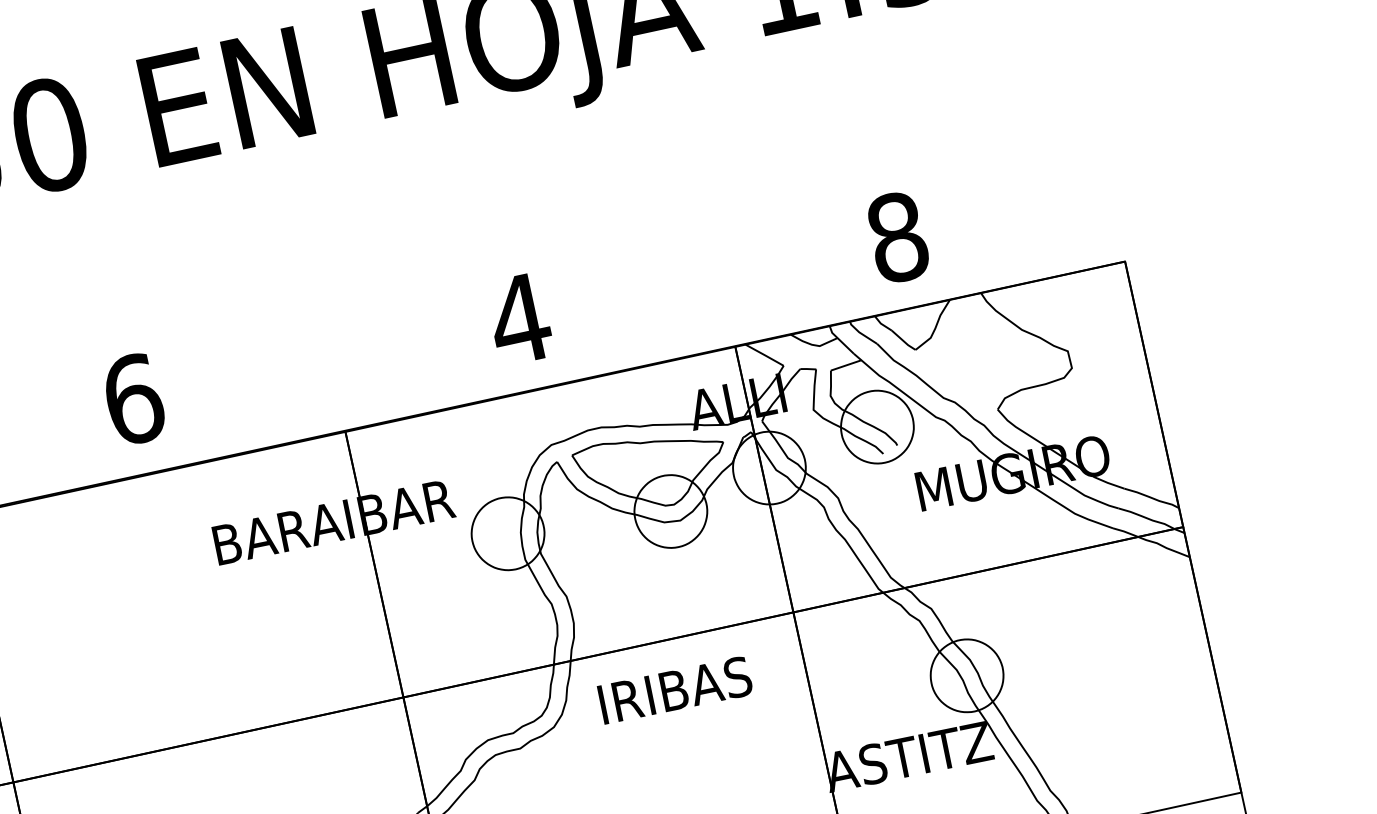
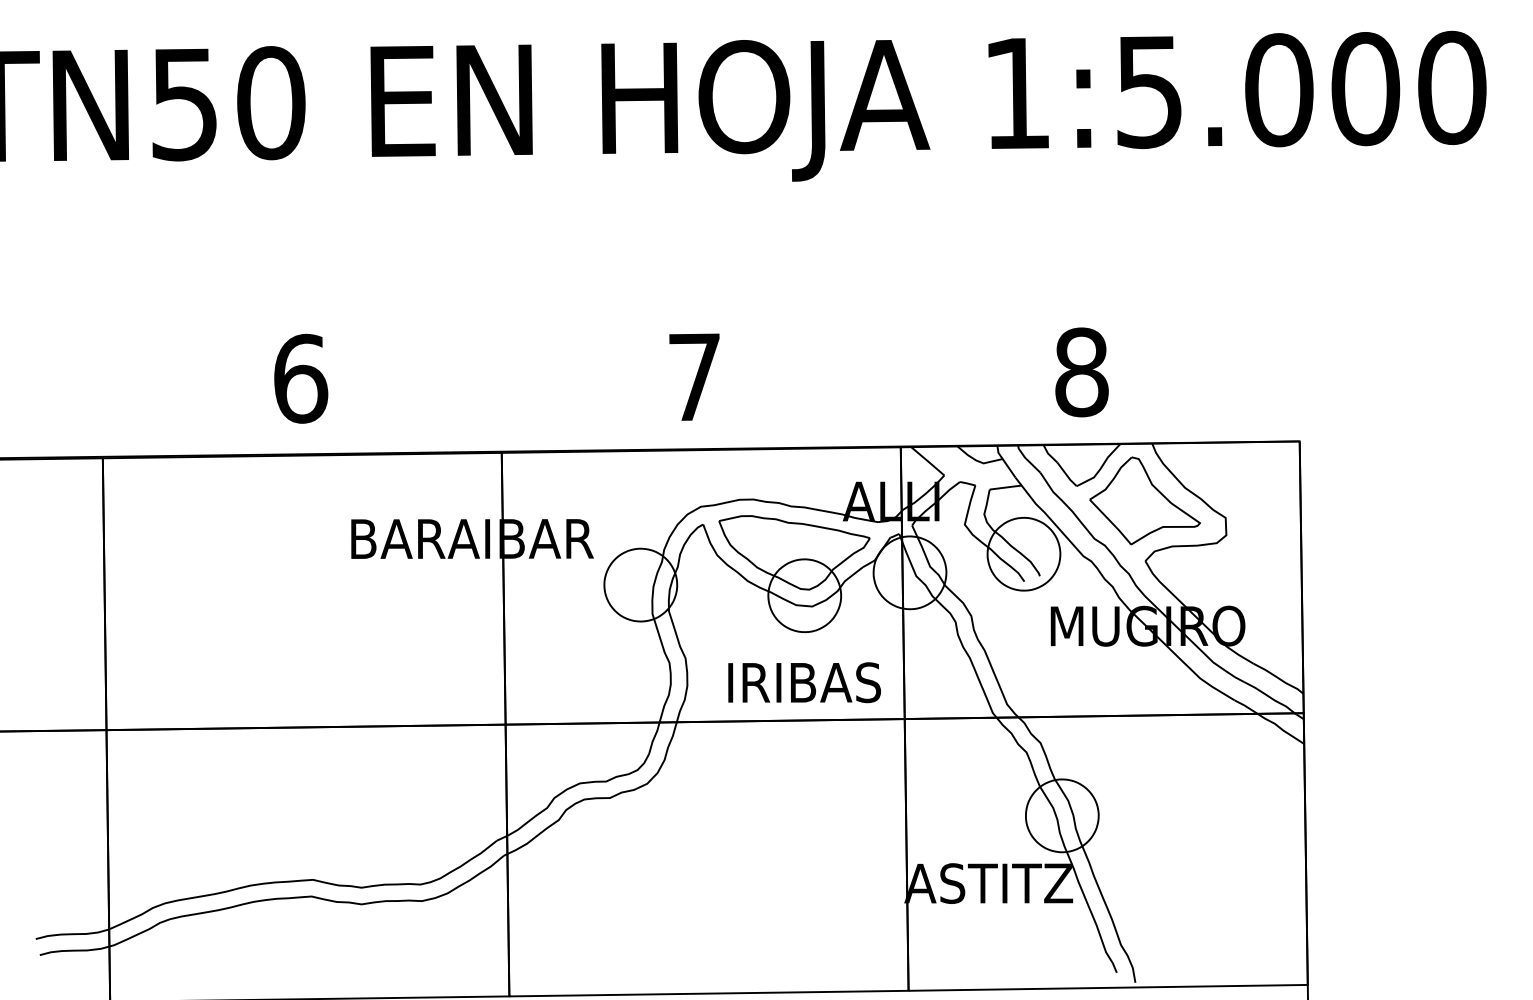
text: (519, 318) -> (694, 376), 4 -> 7
part: (984, 350) -> (1144, 500), added
text: (675, 689) -> (804, 682), moved

